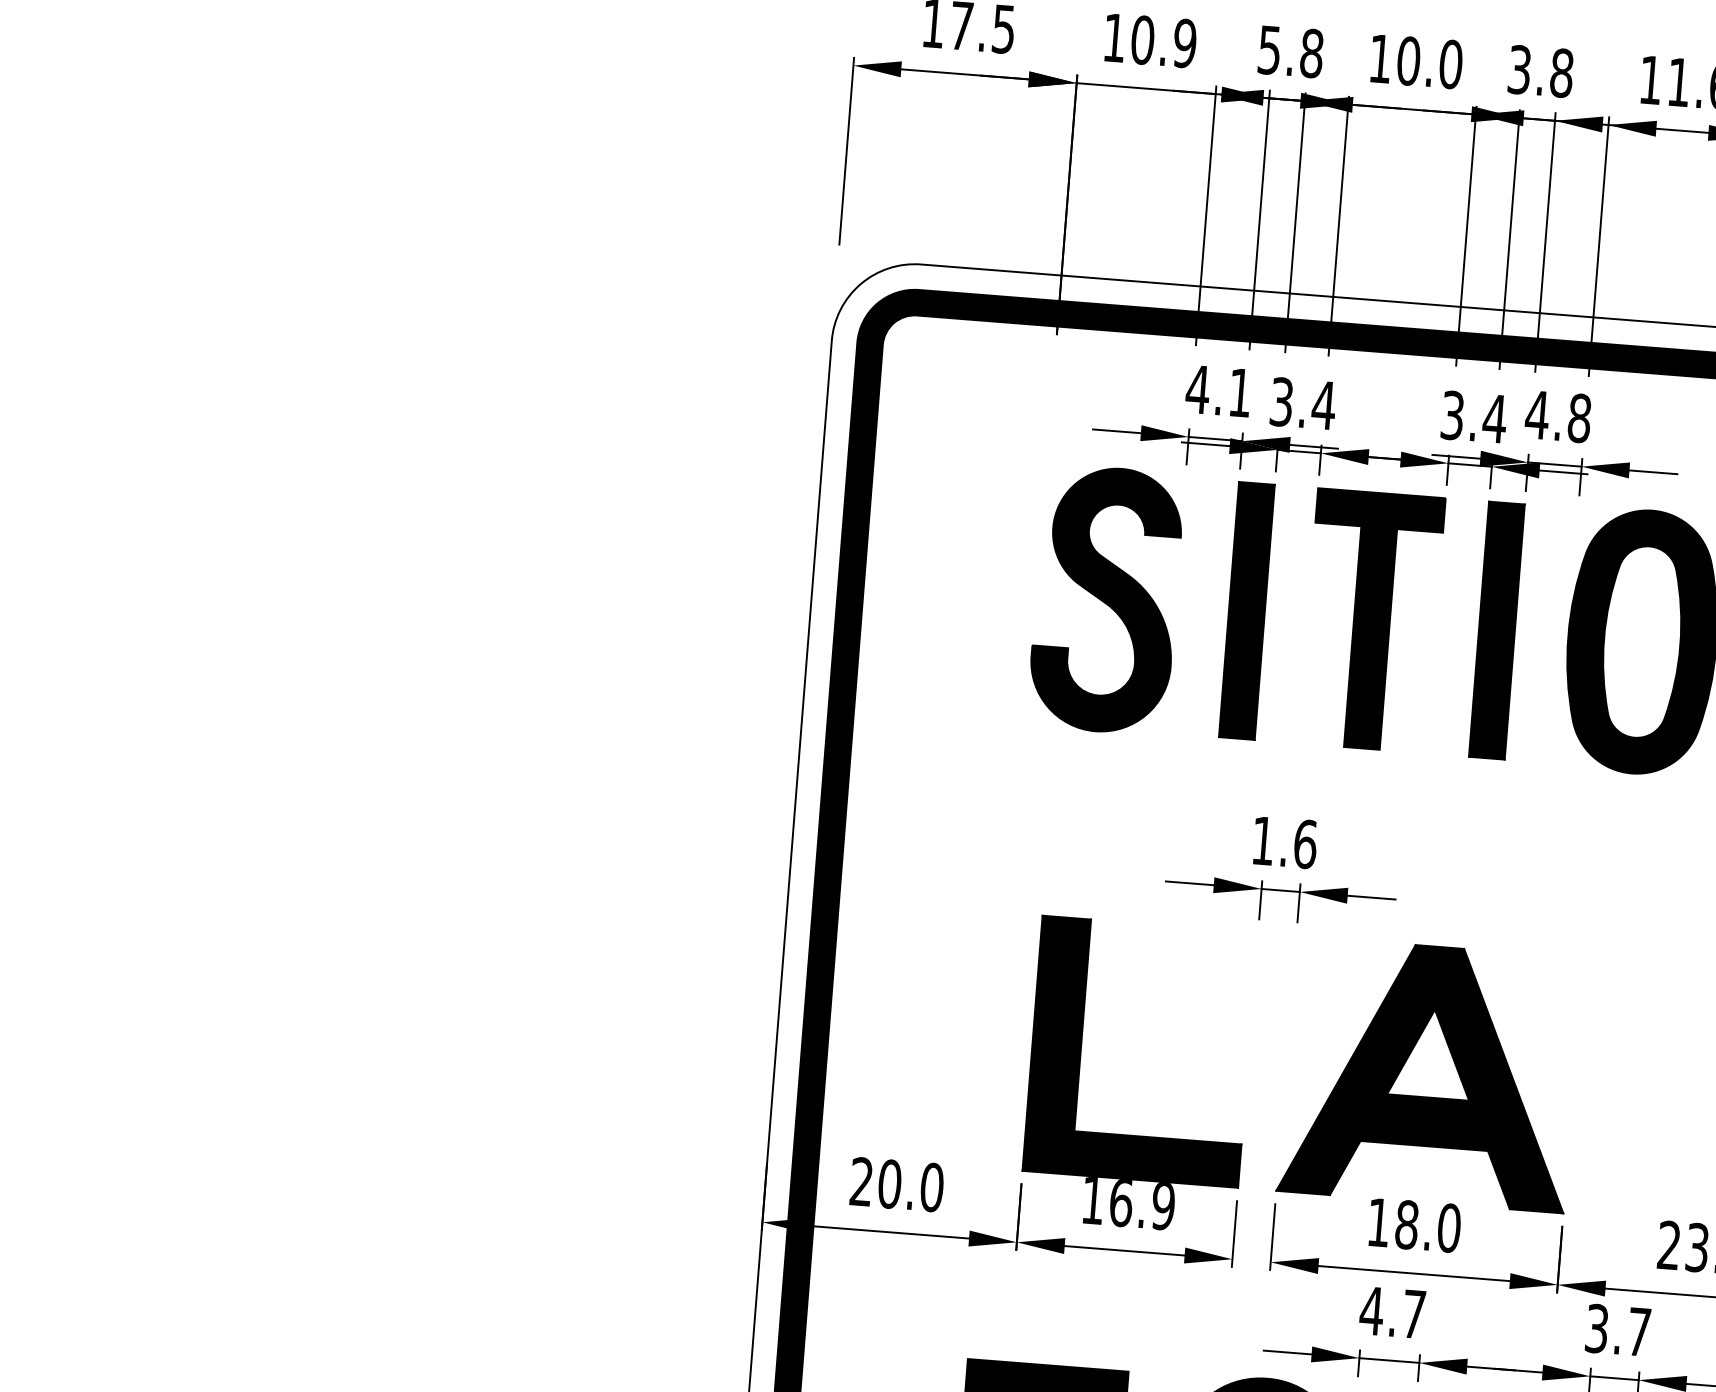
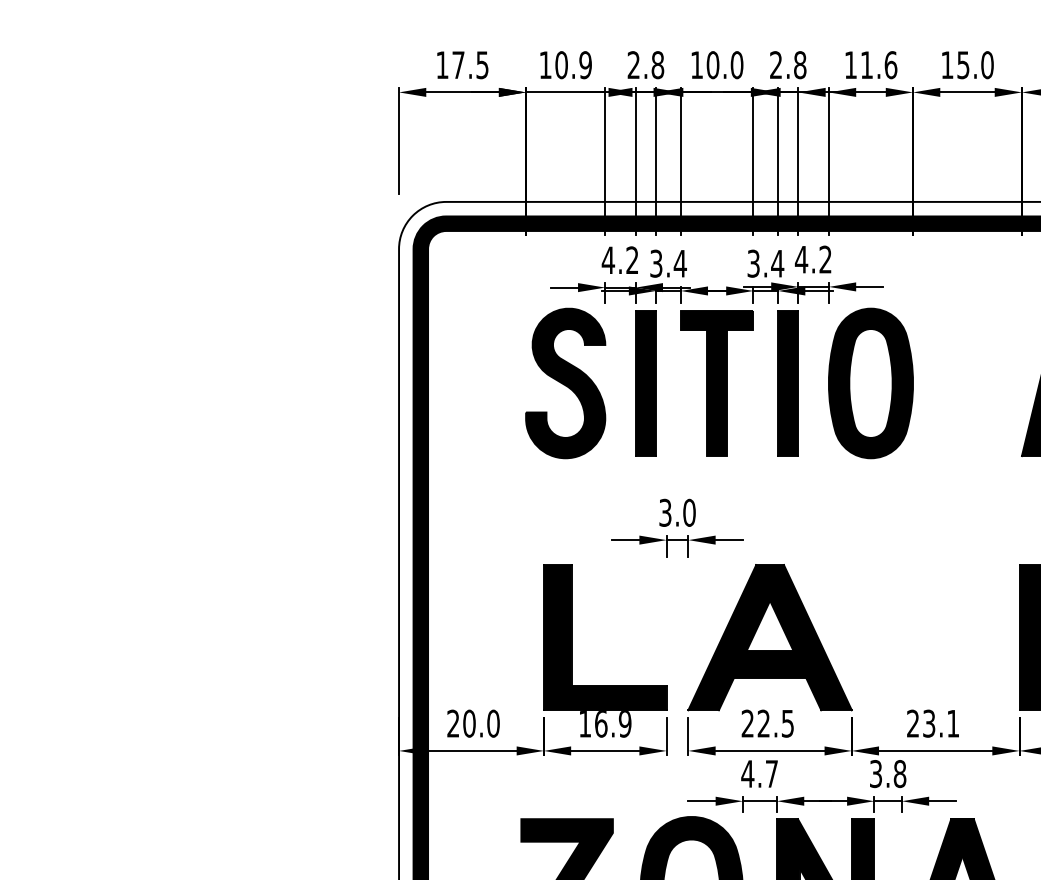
text: (1269, 50) -> (633, 65), 5.8 -> 2.8
text: (1520, 70) -> (776, 65), 3.8 -> 2.8
text: (1240, 391) -> (632, 259), 4.1 -> 4.2
text: (1579, 418) -> (825, 259), 4.8 -> 4.2
text: (1284, 841) -> (677, 512), 1.6 -> 3.0
text: (1413, 1225) -> (767, 723), 18.0 -> 22.5
text: (1638, 1332) -> (899, 774), 3.7 -> 3.8

